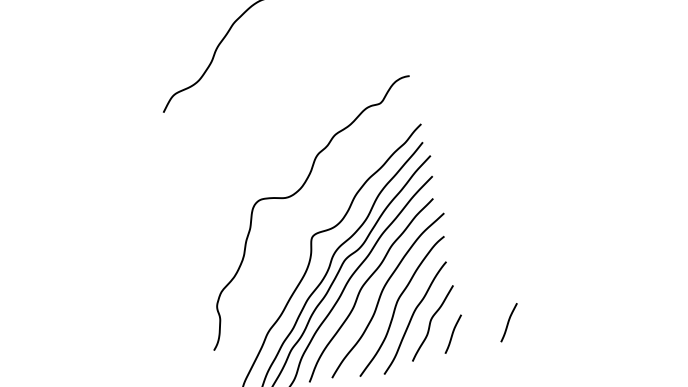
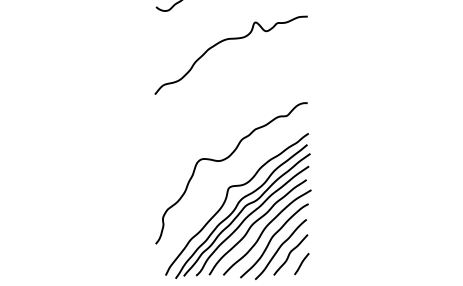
line: (508, 323) -> (336, 264), removed

